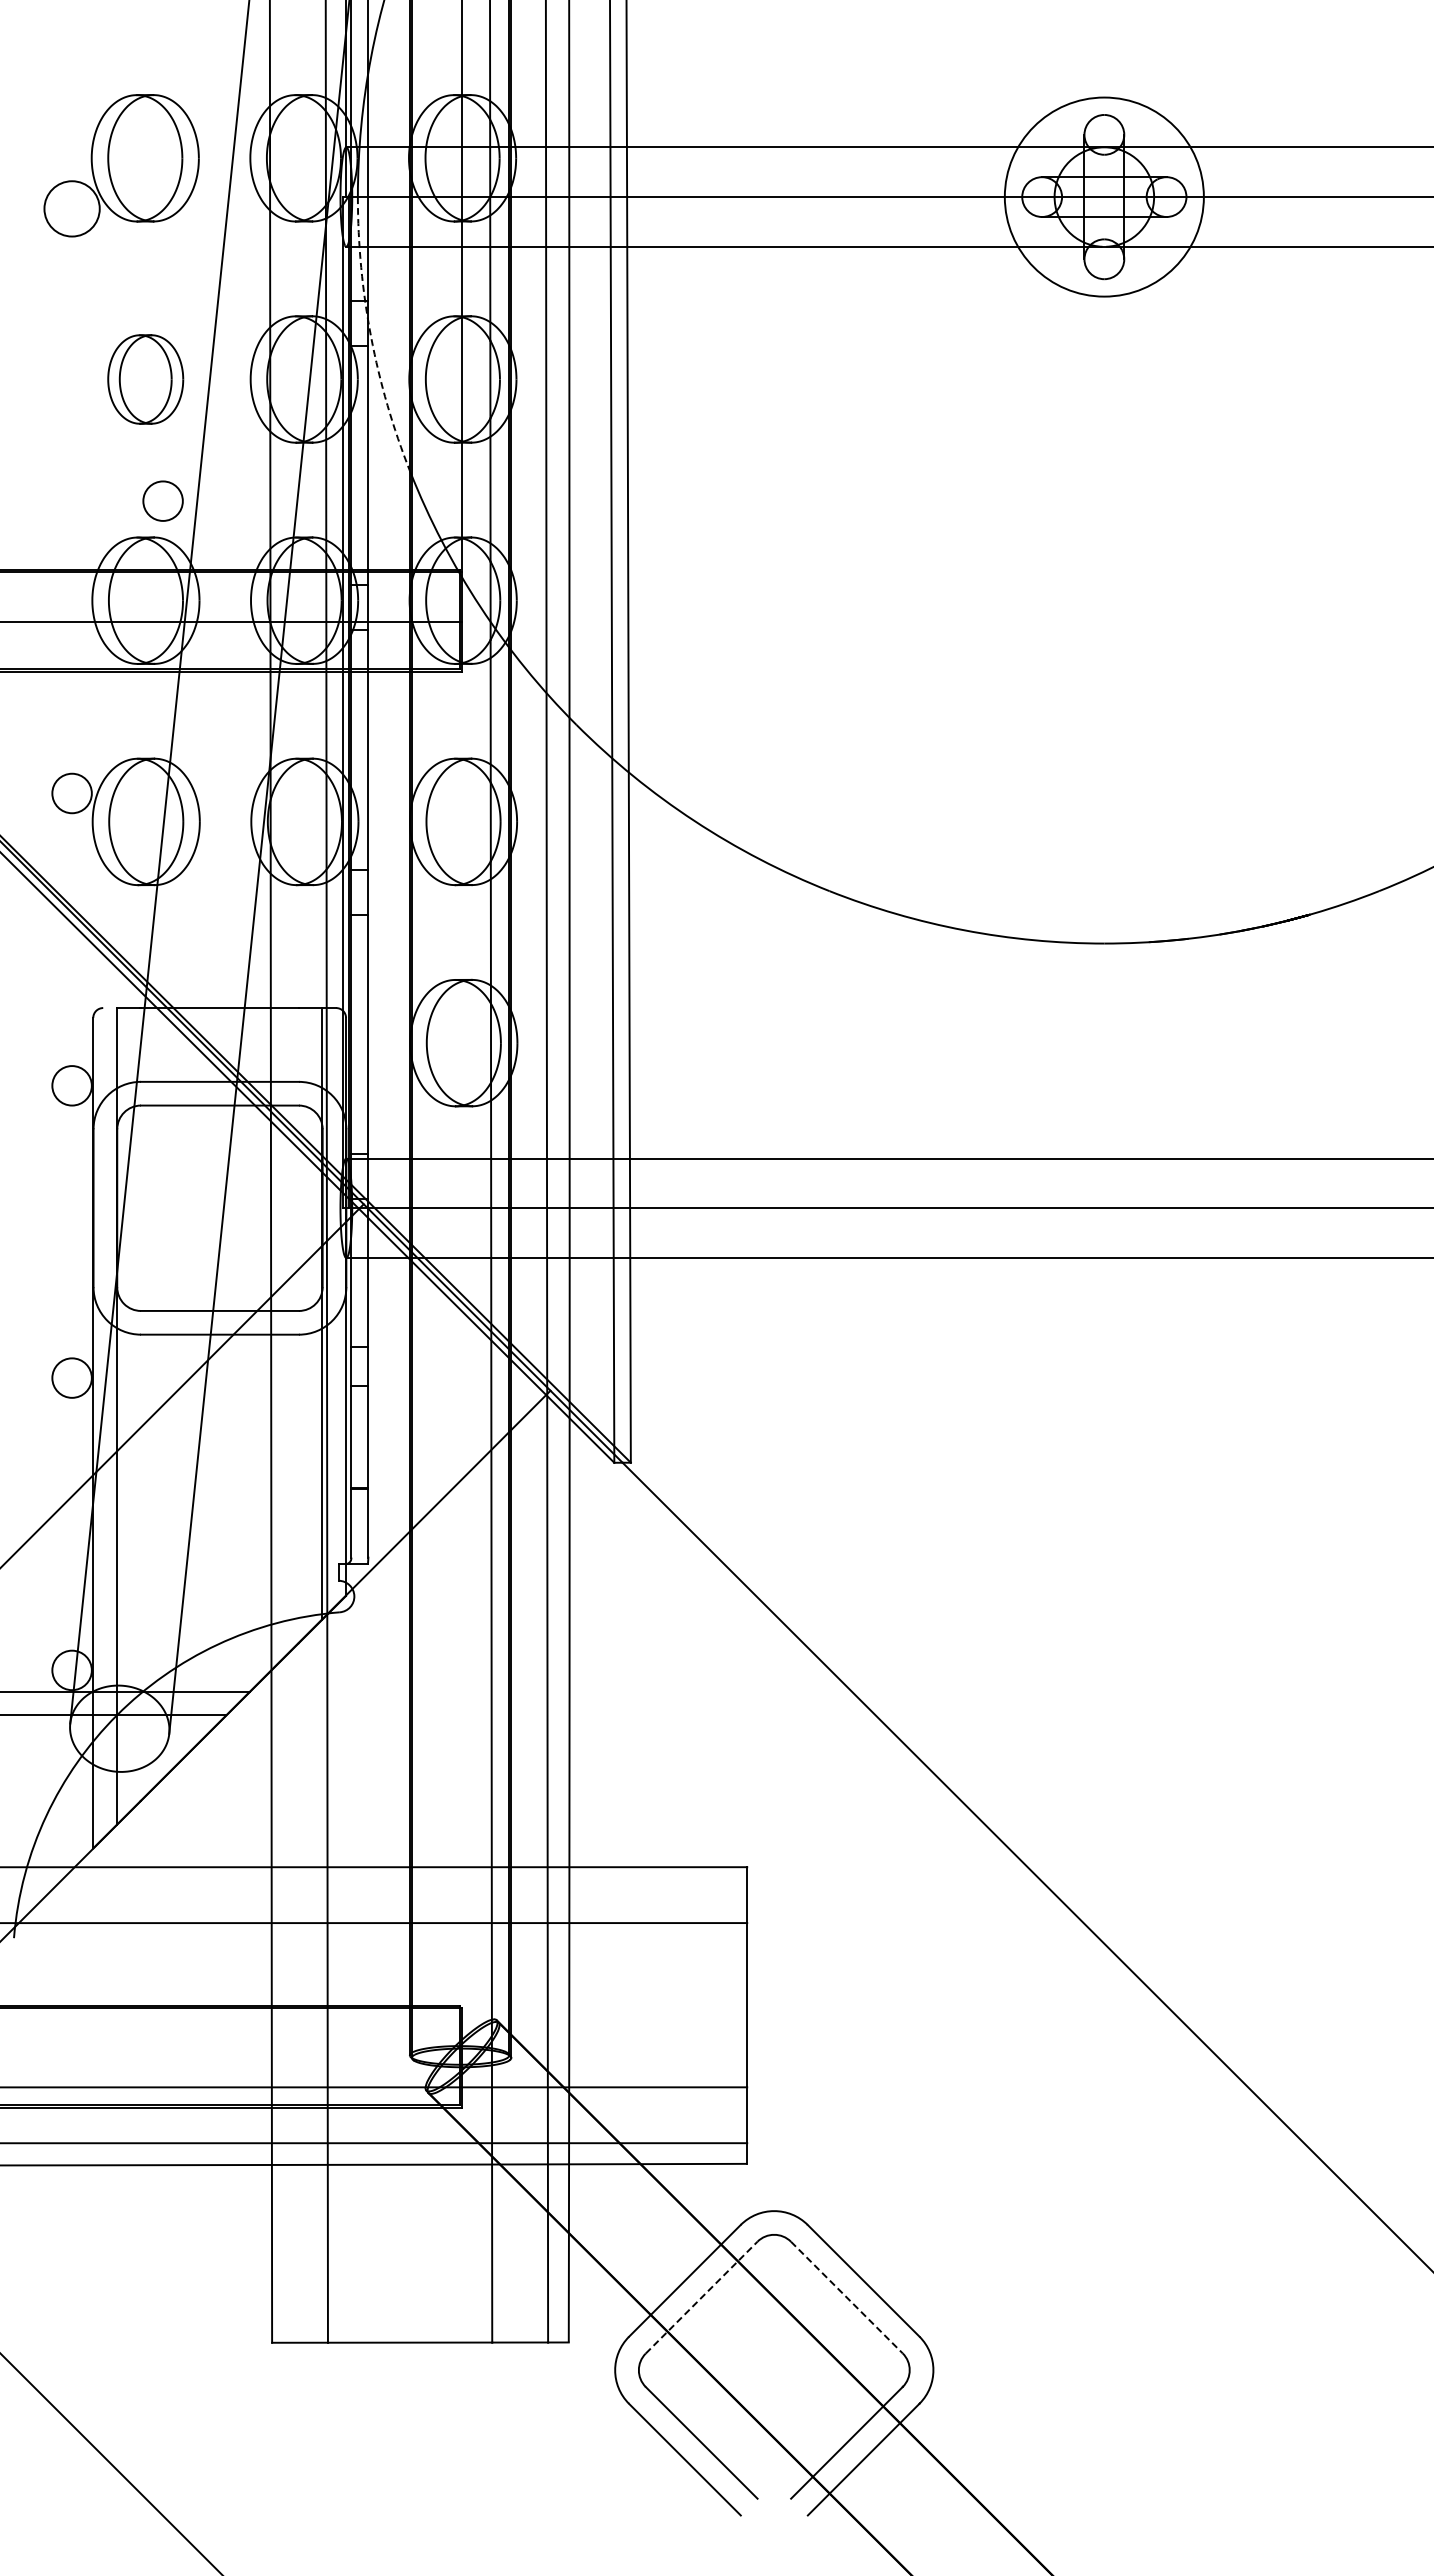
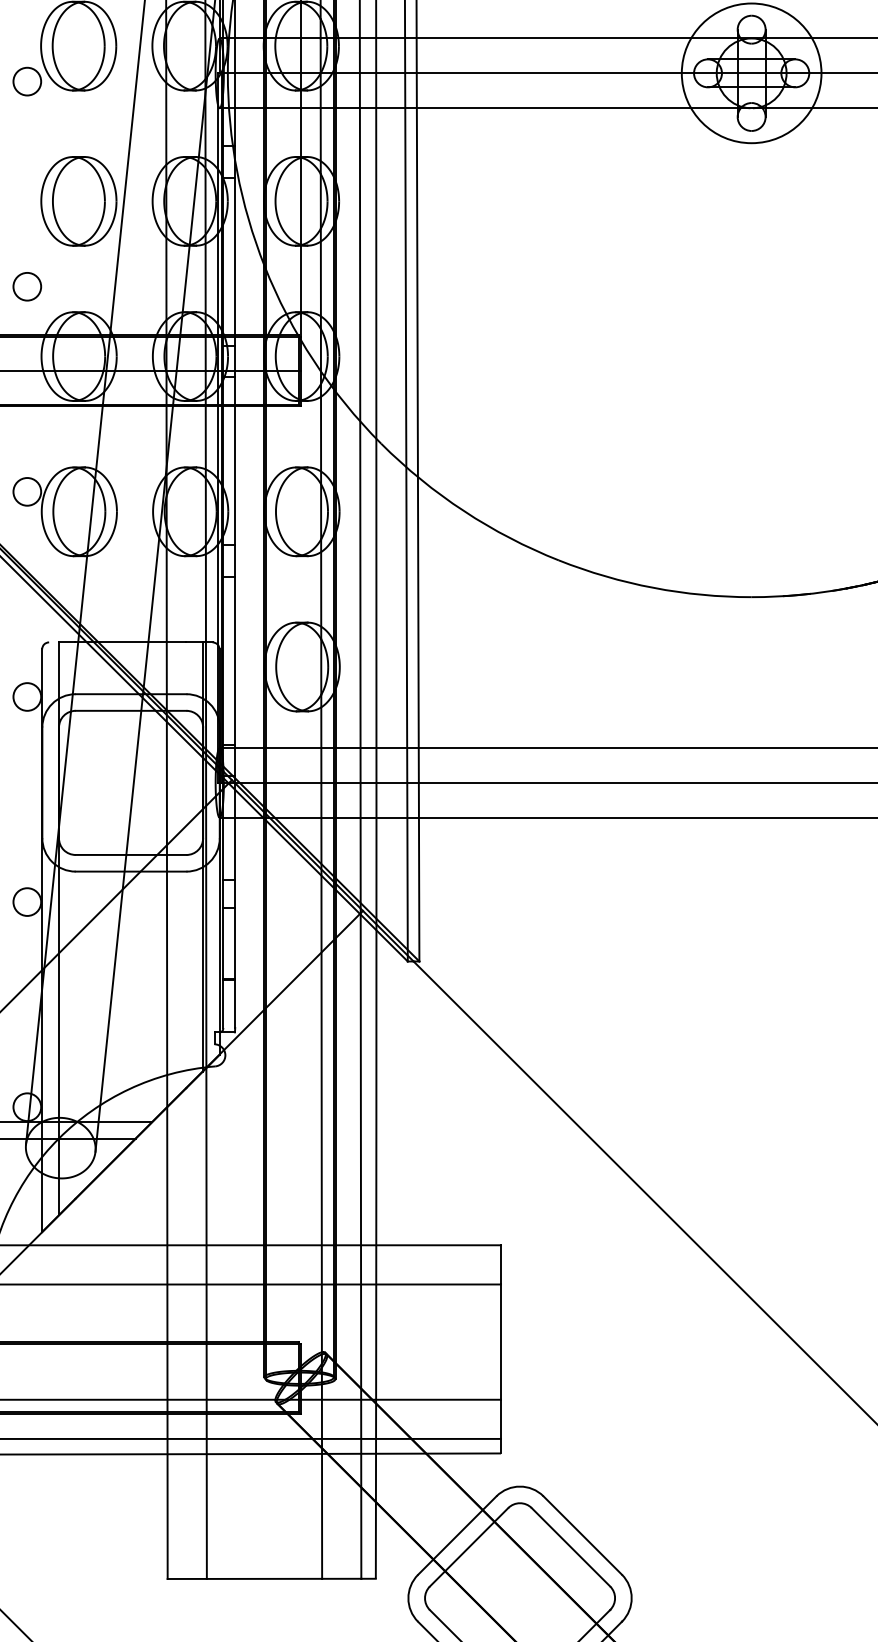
circle: (71, 208) -> (26, 81), size x0.71
arc: (371, 336) -> (237, 171), dashed -> solid
part: (145, 379) -> (78, 201), size x1.43
circle: (162, 500) -> (26, 286), moved
line: (702, 2297) -> (469, 1547), dashed -> solid
line: (847, 2297) -> (571, 1547), dashed -> solid

